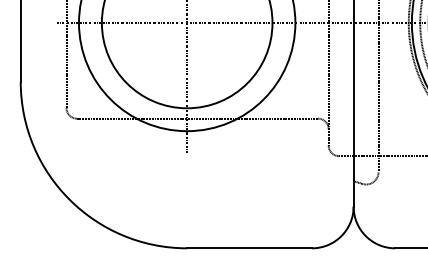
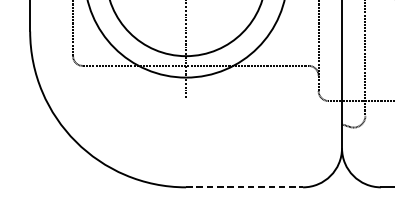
line: (250, 248) -> (245, 187), solid -> dashed

